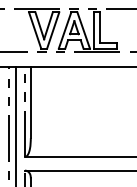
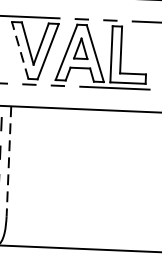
line: (34, 30) -> (19, 50), solid -> dashed
line: (30, 102) -> (8, 161), solid -> dashed

